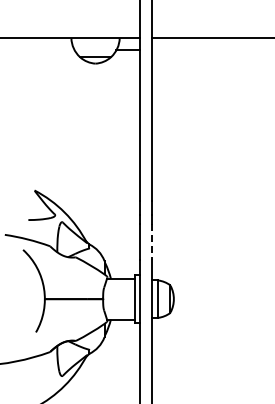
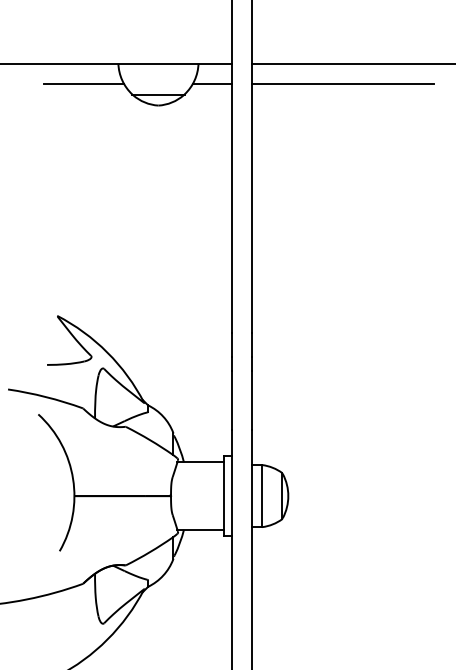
line: (50, 50) -> (83, 83), added
line: (206, 50) -> (342, 83), added
line: (152, 241) -> (252, 400), dashed -> solid

